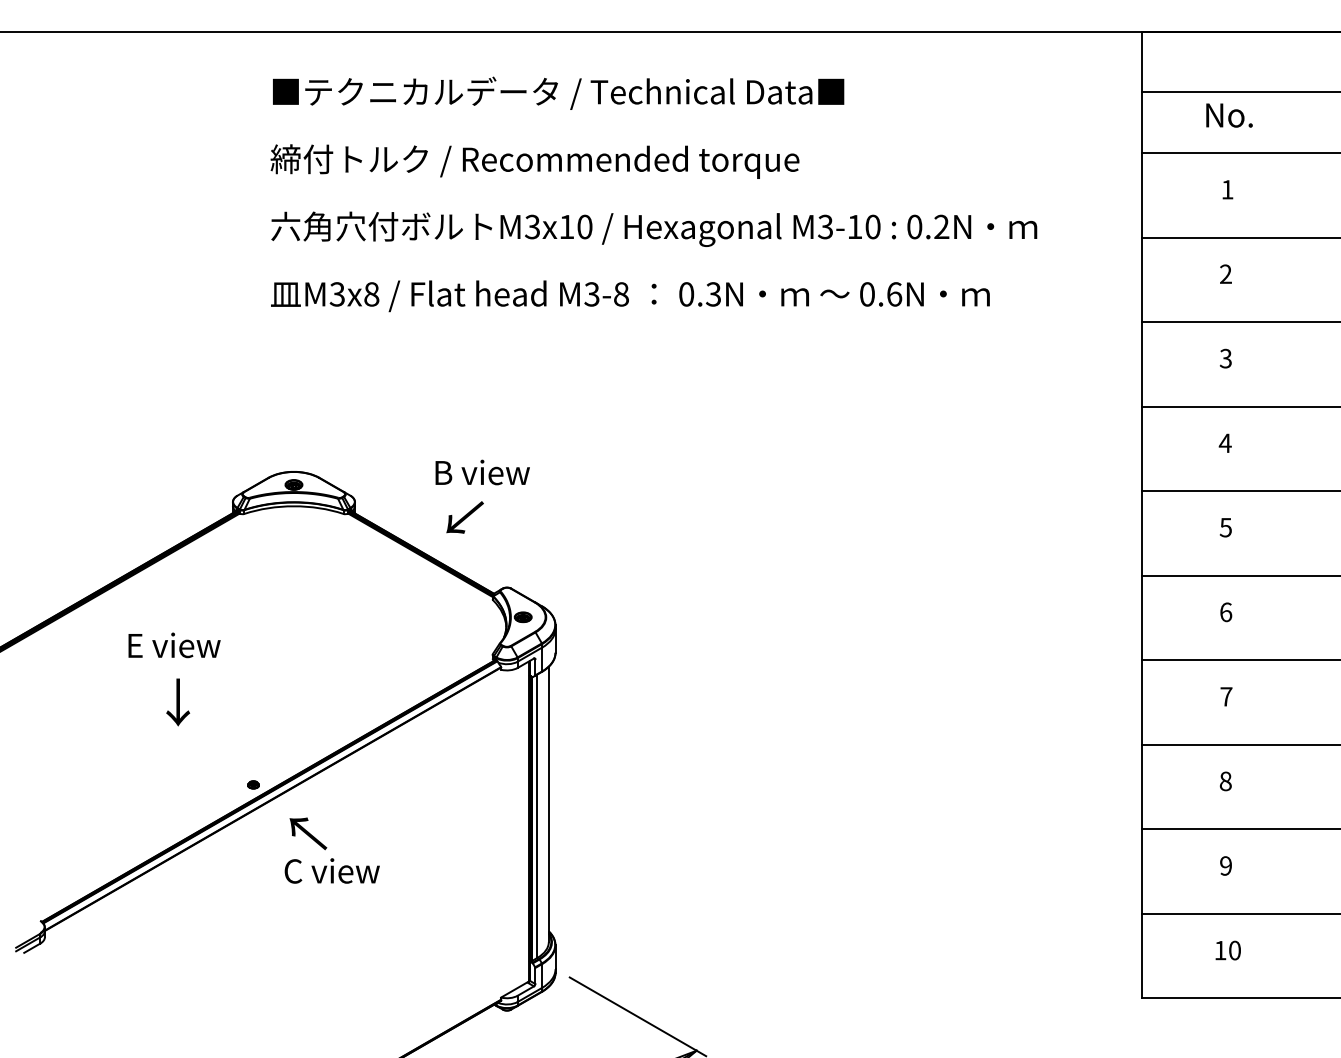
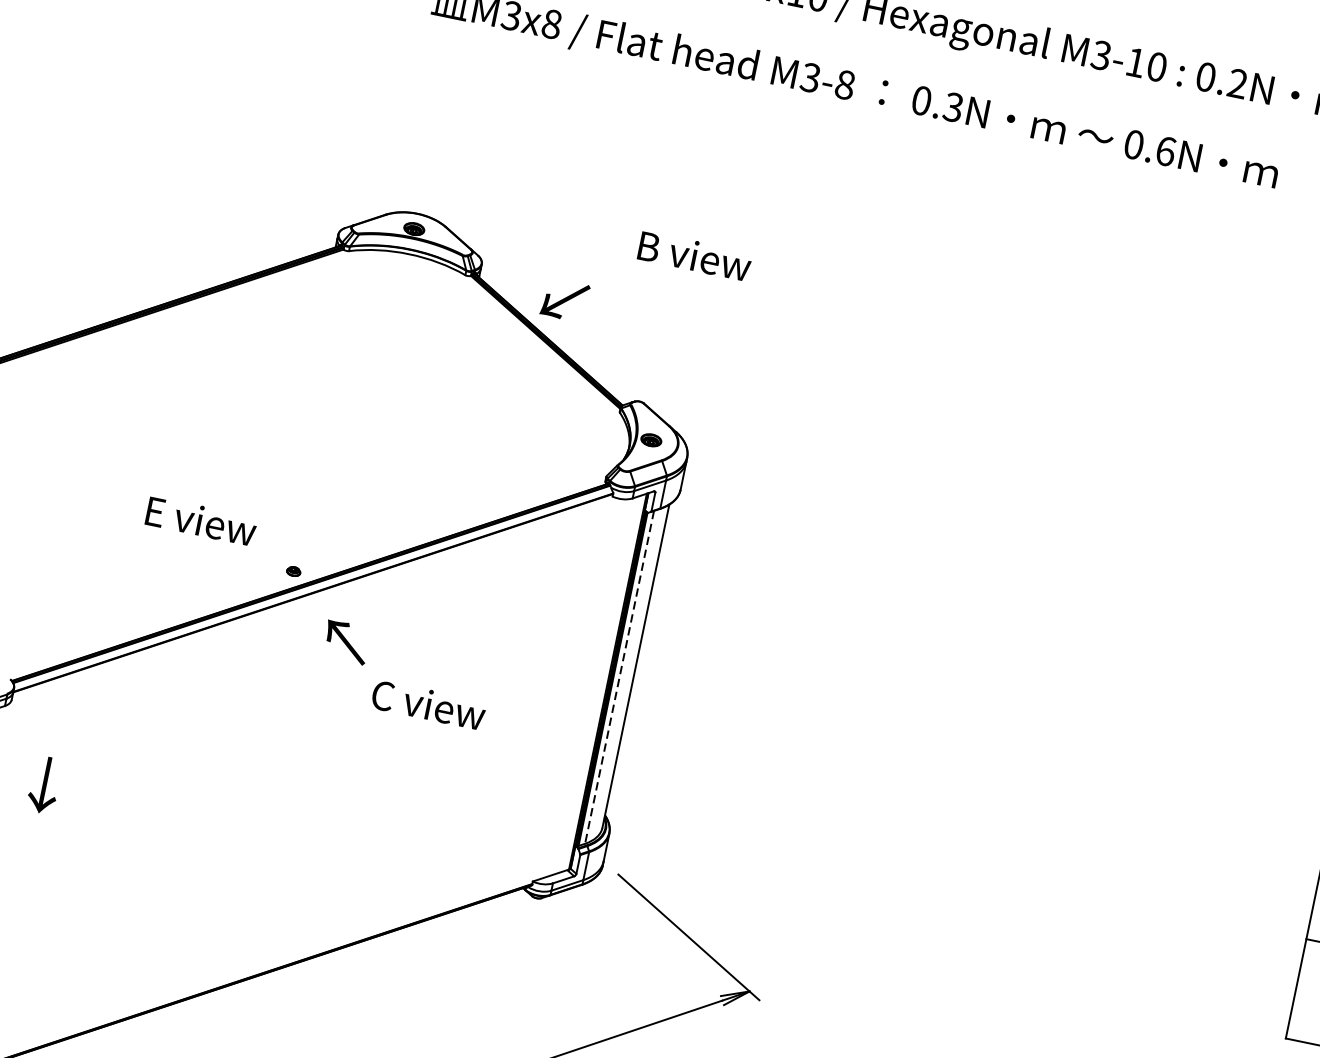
text: (482, 472) -> (694, 256), moved
text: (464, 517) -> (564, 300), moved
text: (174, 645) -> (201, 521), moved
text: (178, 702) -> (44, 785), moved
line: (537, 816) -> (619, 677), solid -> dashed
text: (331, 870) -> (427, 704), moved

